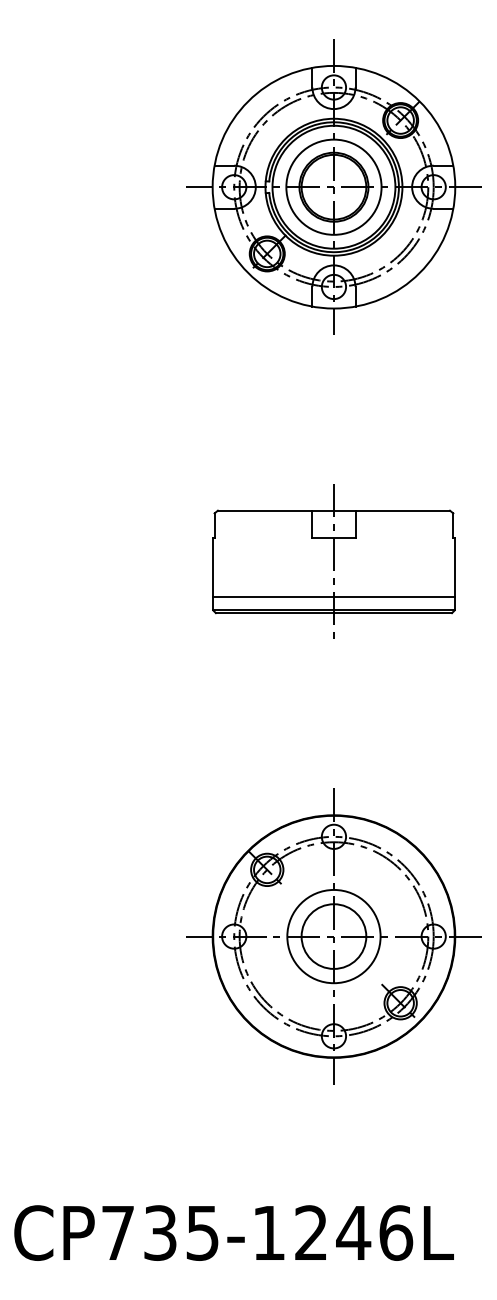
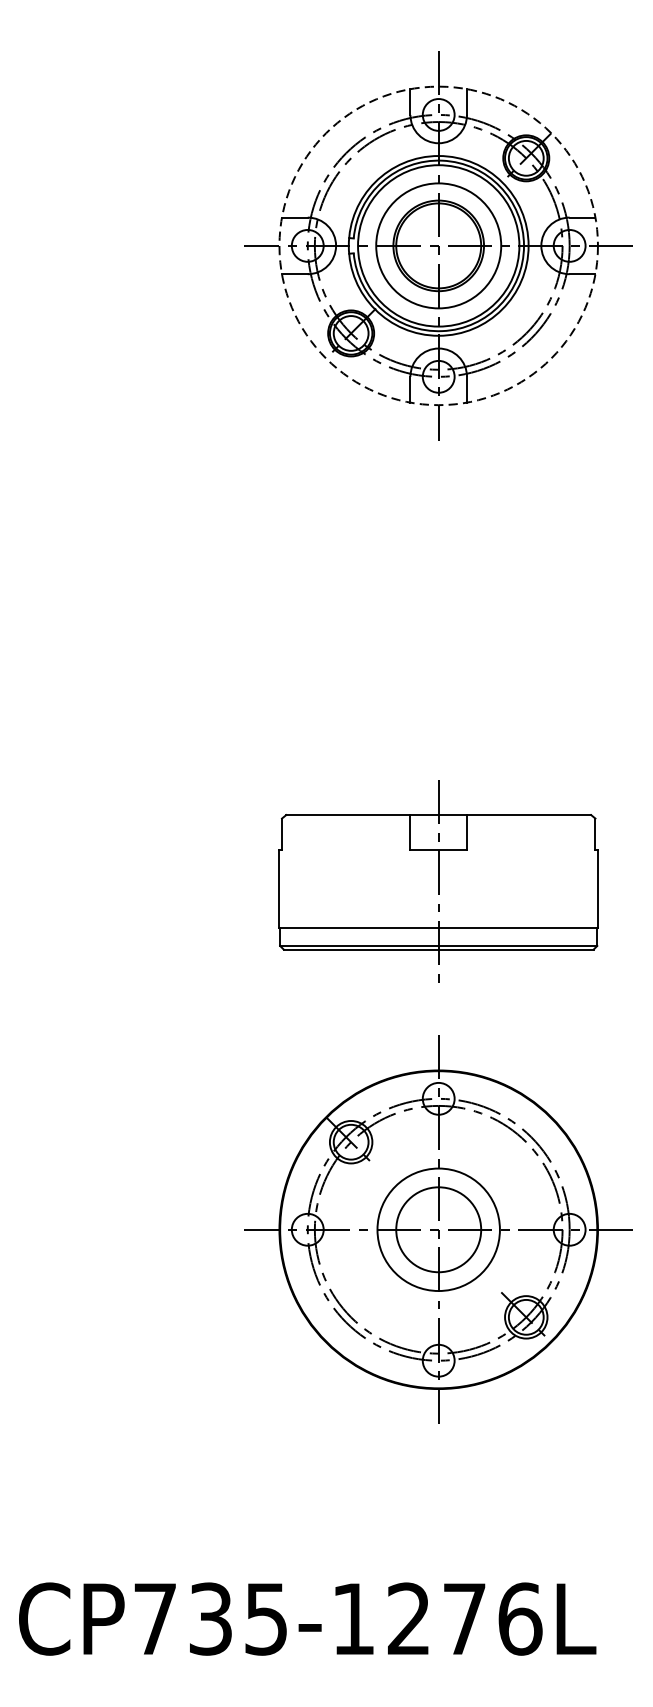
circle: (333, 186) -> (438, 244), solid -> dashed
part: (333, 561) -> (438, 881), moved
text: (353, 1232) -> (464, 1618), CP735-1246L -> CP735-1276L

